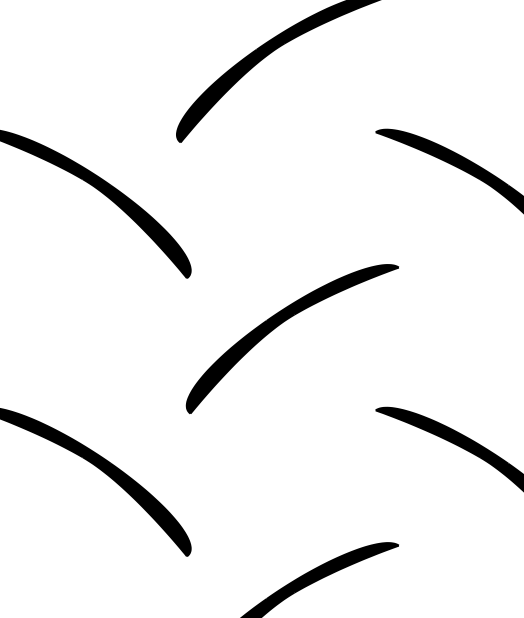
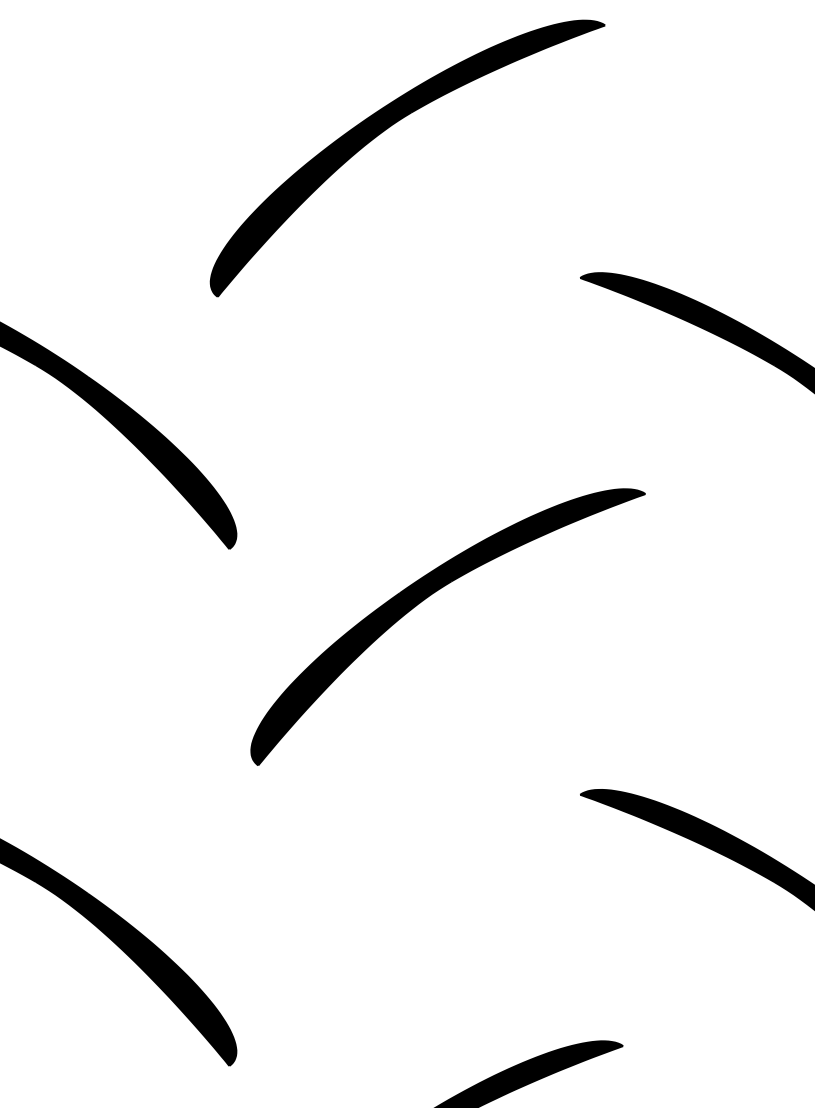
part: (281, 324) -> (427, 599), moved

